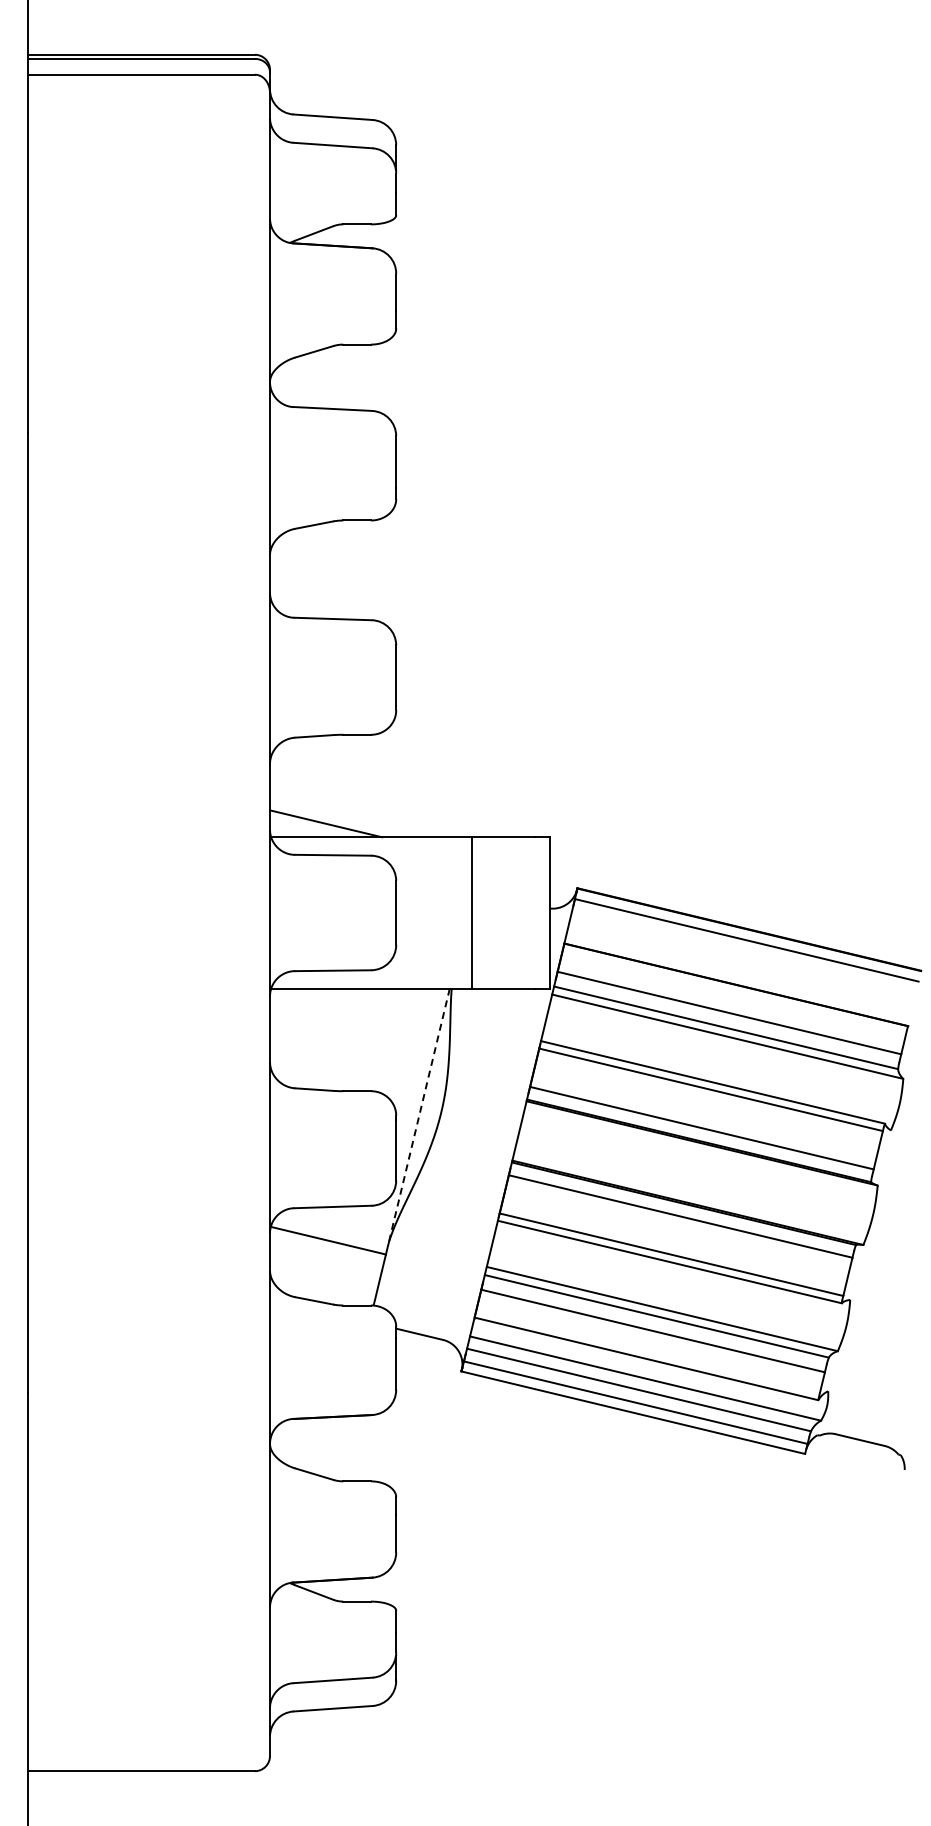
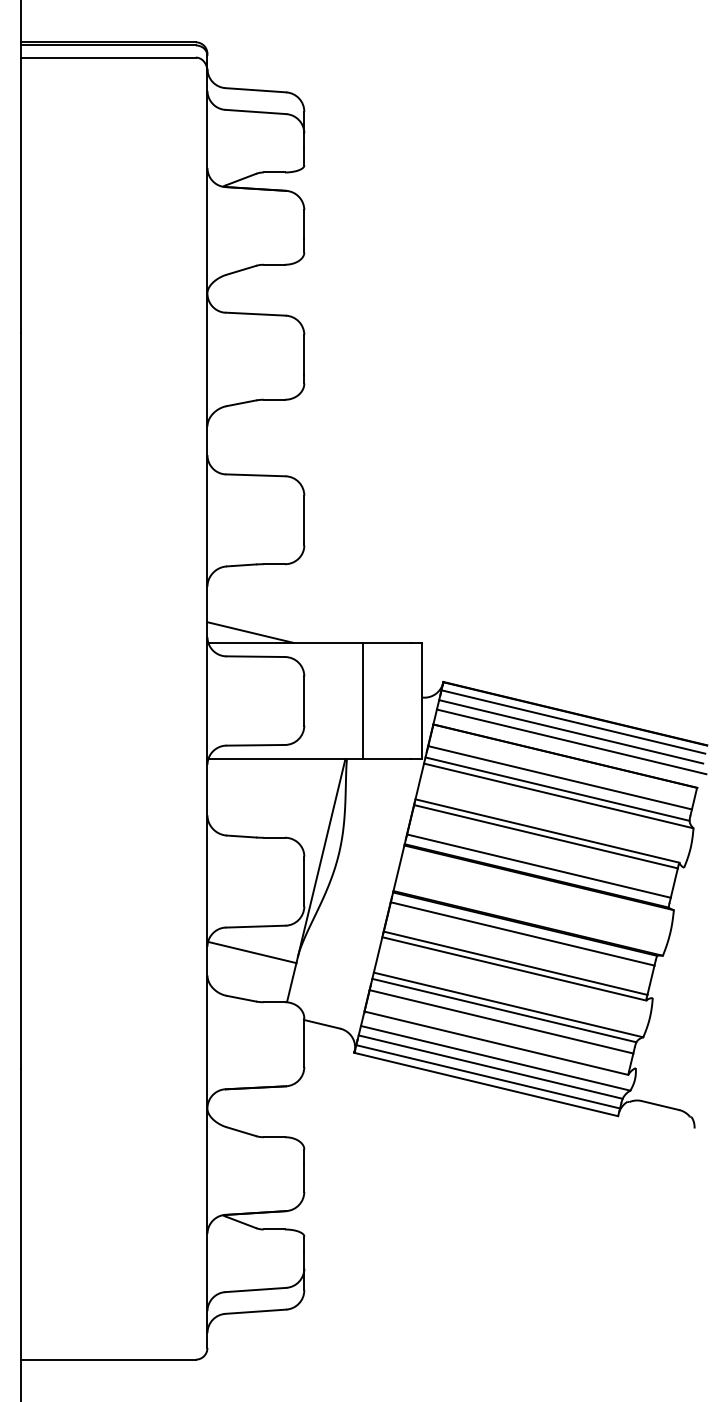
line: (743, 952) -> (570, 731), added
line: (744, 966) -> (571, 742), added
line: (418, 1117) -> (321, 857), dashed -> solid

